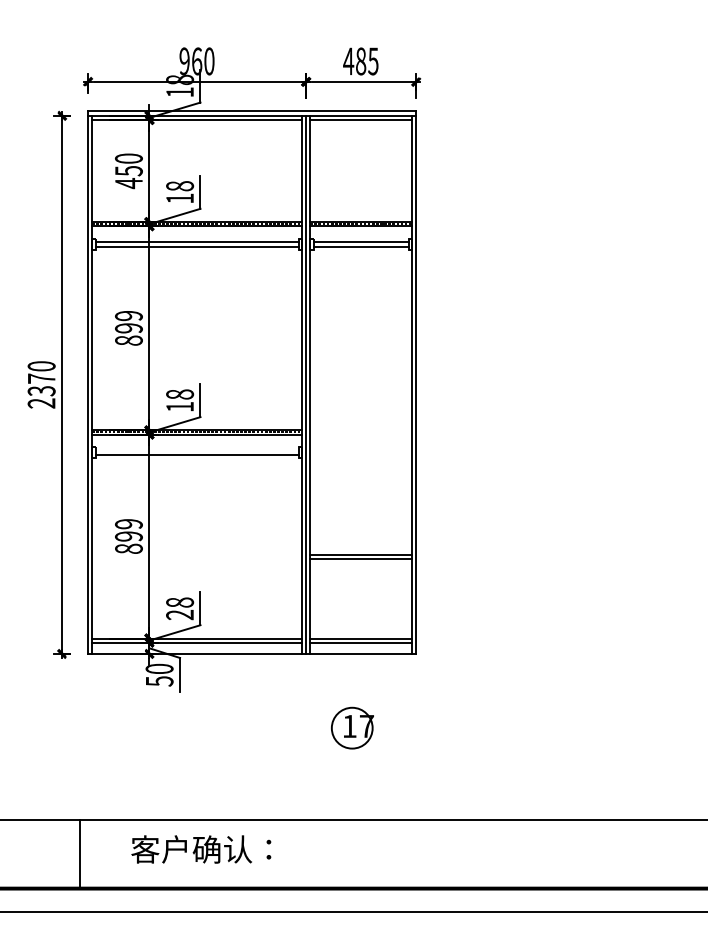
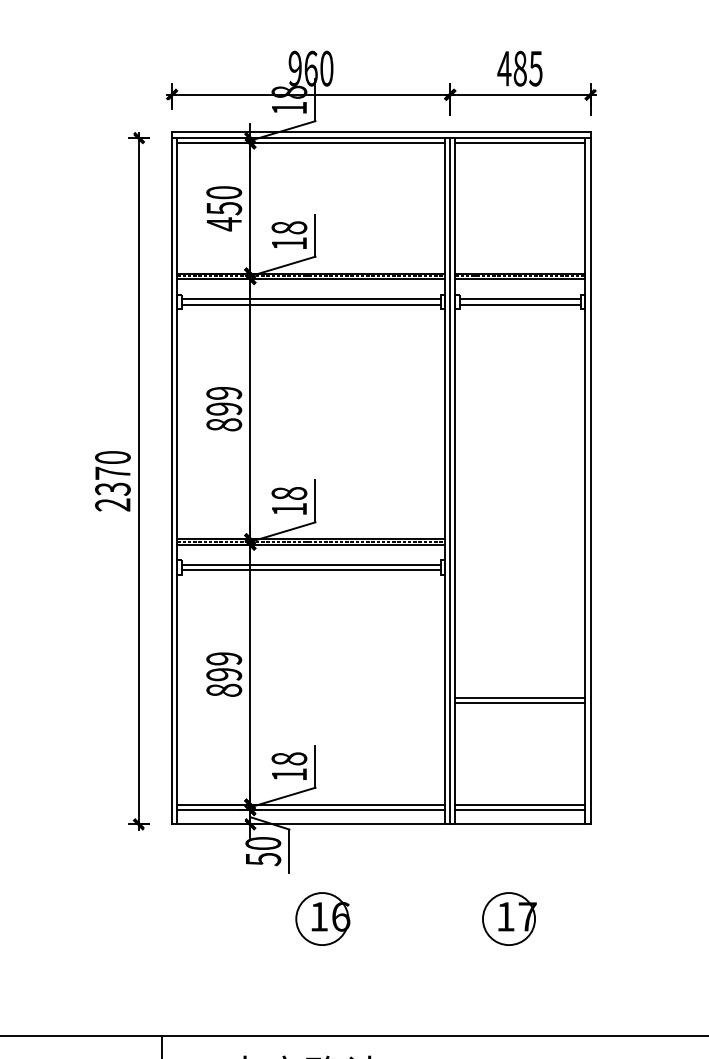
line: (196, 450) -> (310, 564), added
text: (179, 615) -> (288, 775), 28 -> 18
part: (205, 727) -> (321, 918), added

